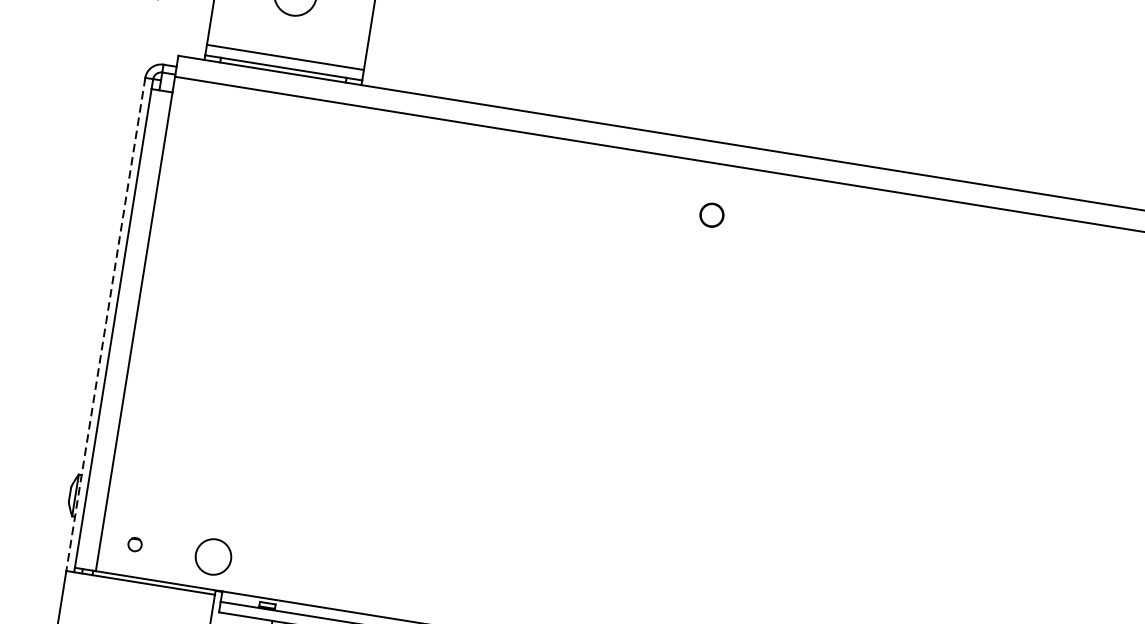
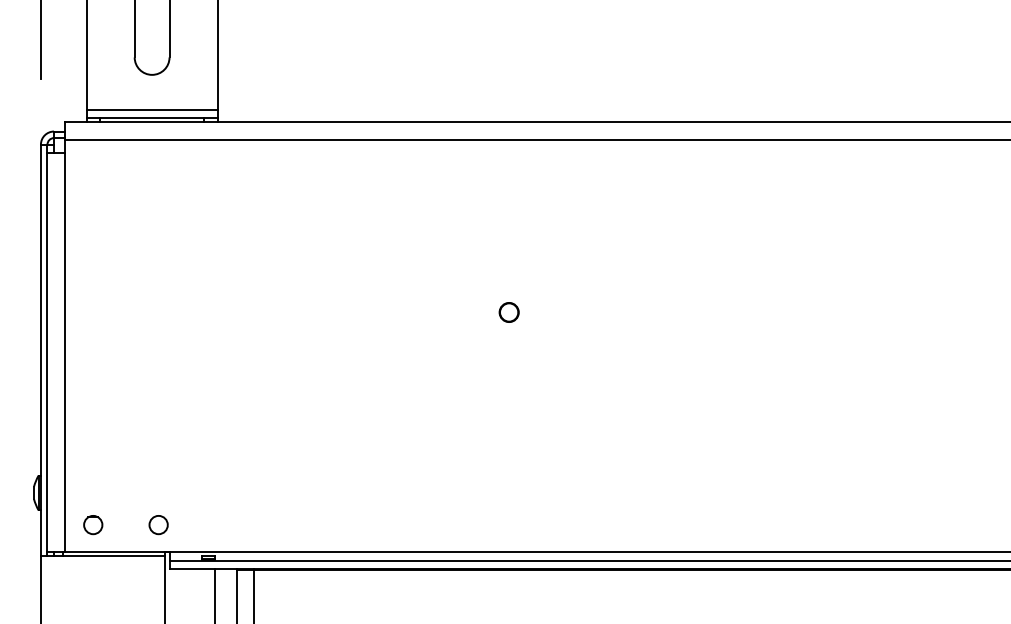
circle: (711, 215) -> (508, 312), moved
line: (105, 324) -> (40, 350), dashed -> solid
circle: (135, 545) -> (93, 525), size x1.67
circle: (213, 556) -> (158, 524), size x0.62

